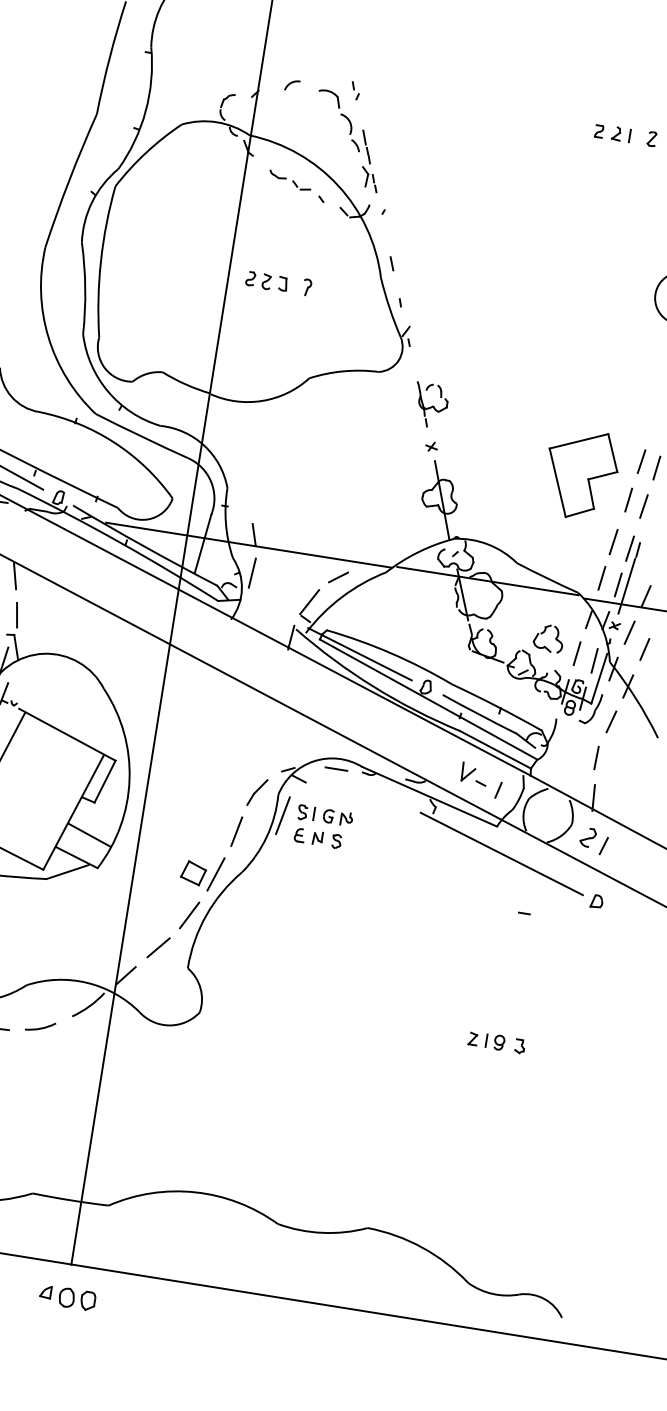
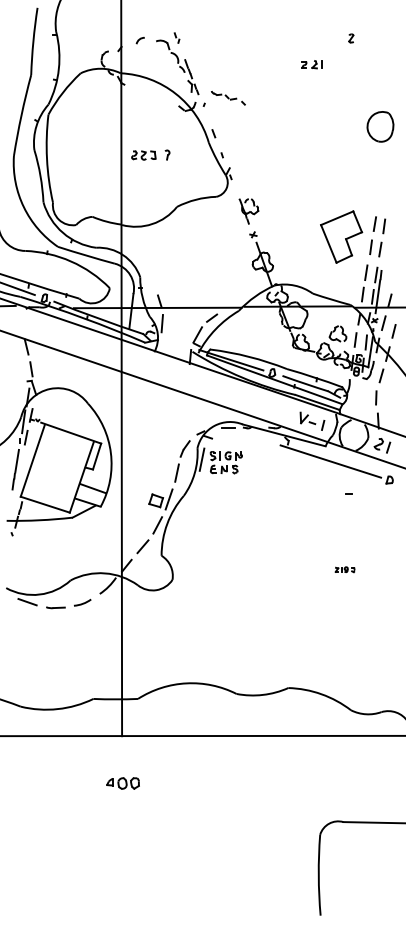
part: (611, 132) -> (311, 64), moved
part: (297, 187) -> (228, 98), moved
part: (497, 1041) -> (345, 569), size x0.6
part: (66, 1297) -> (122, 783), moved

